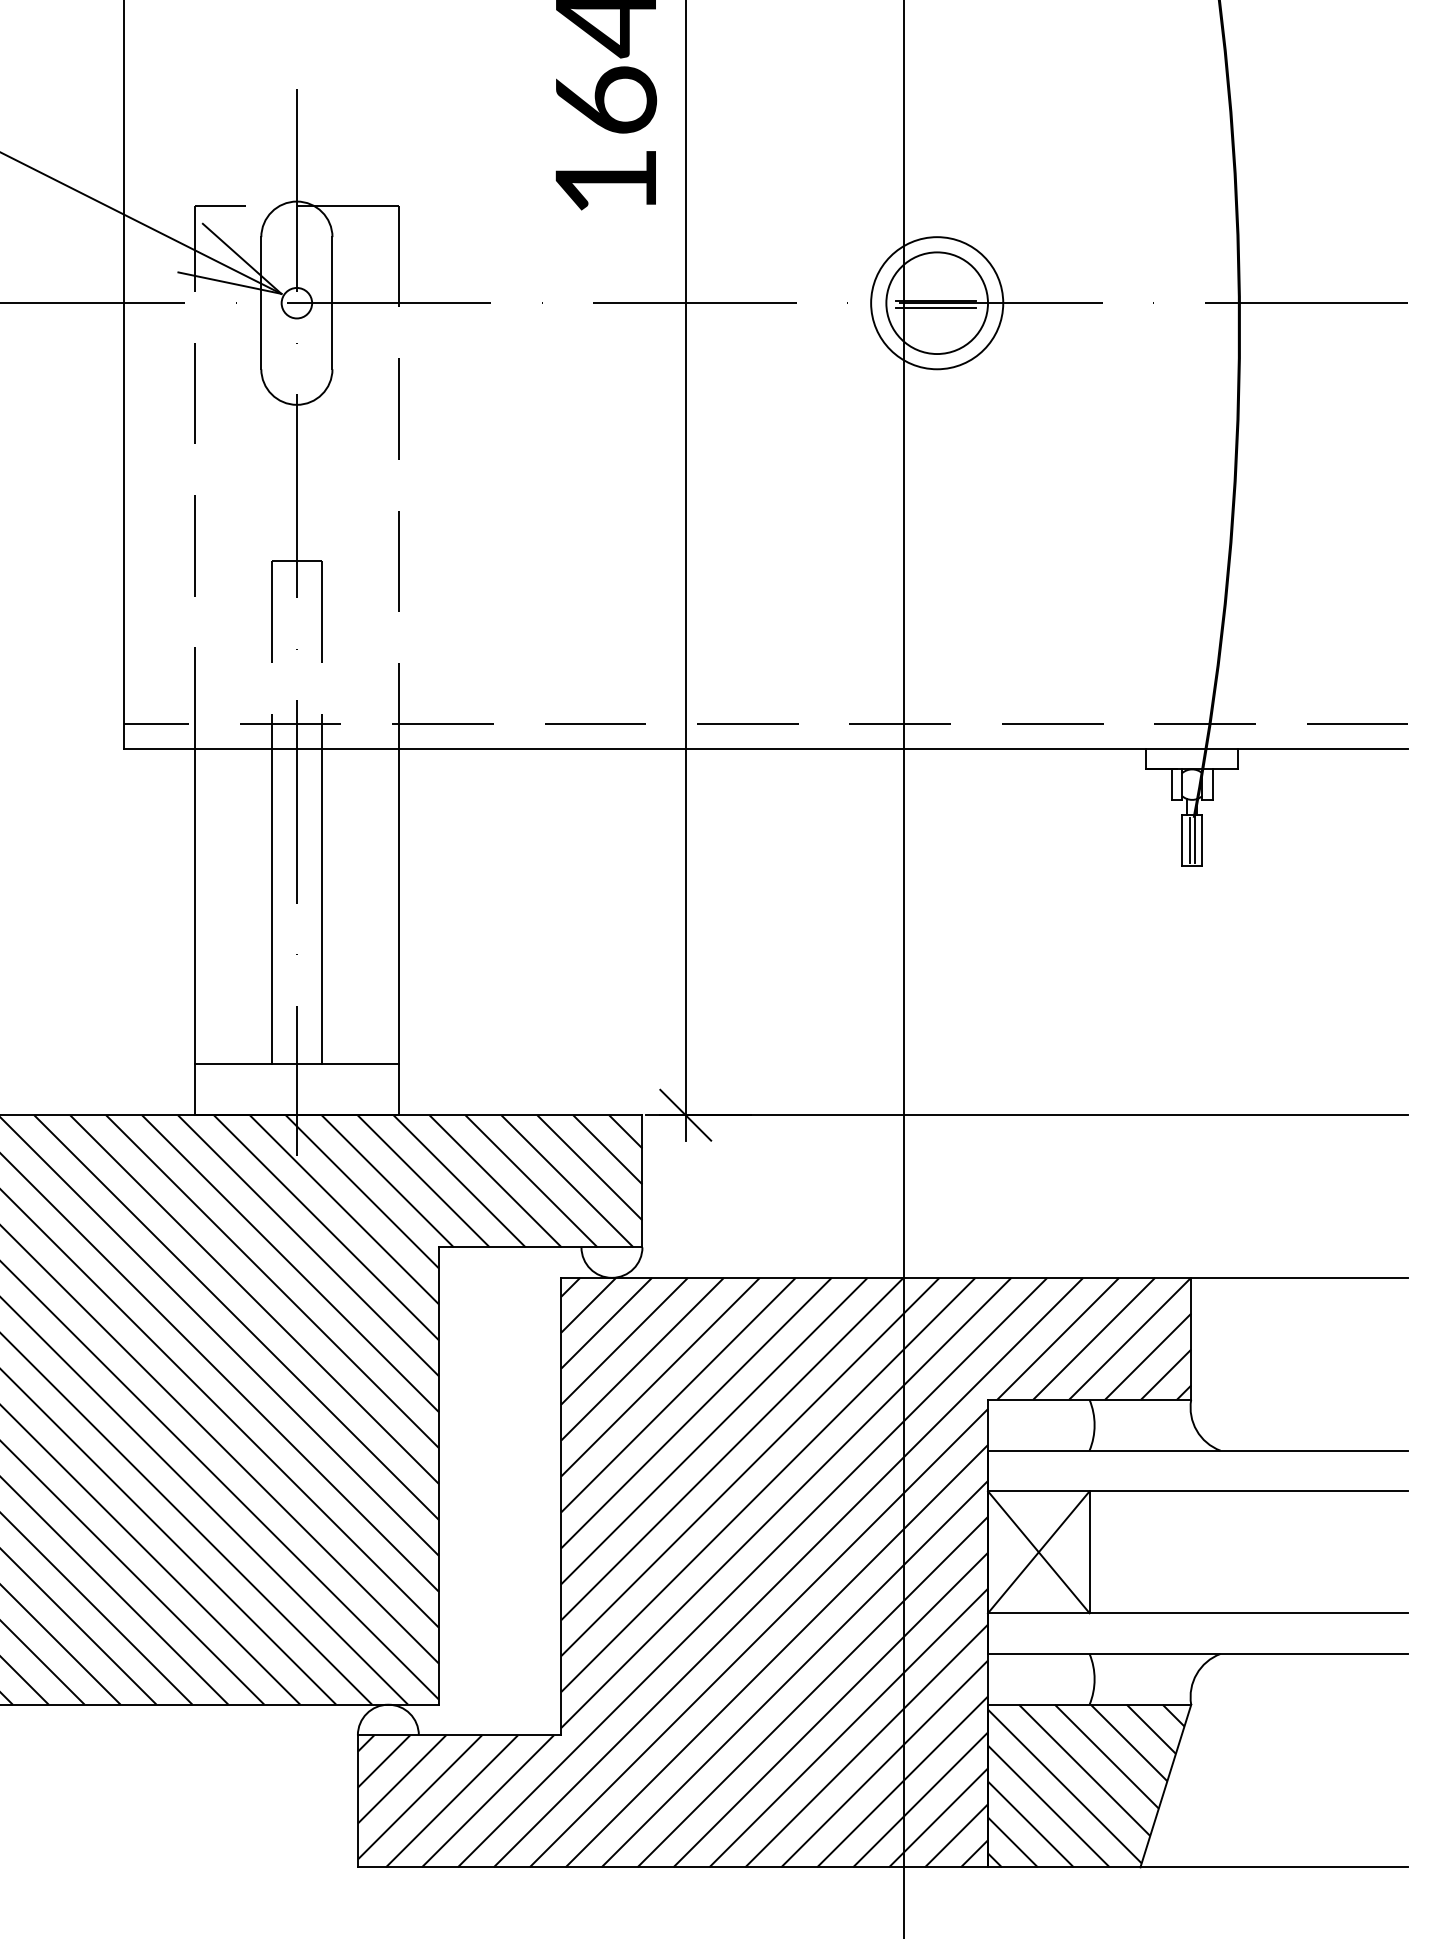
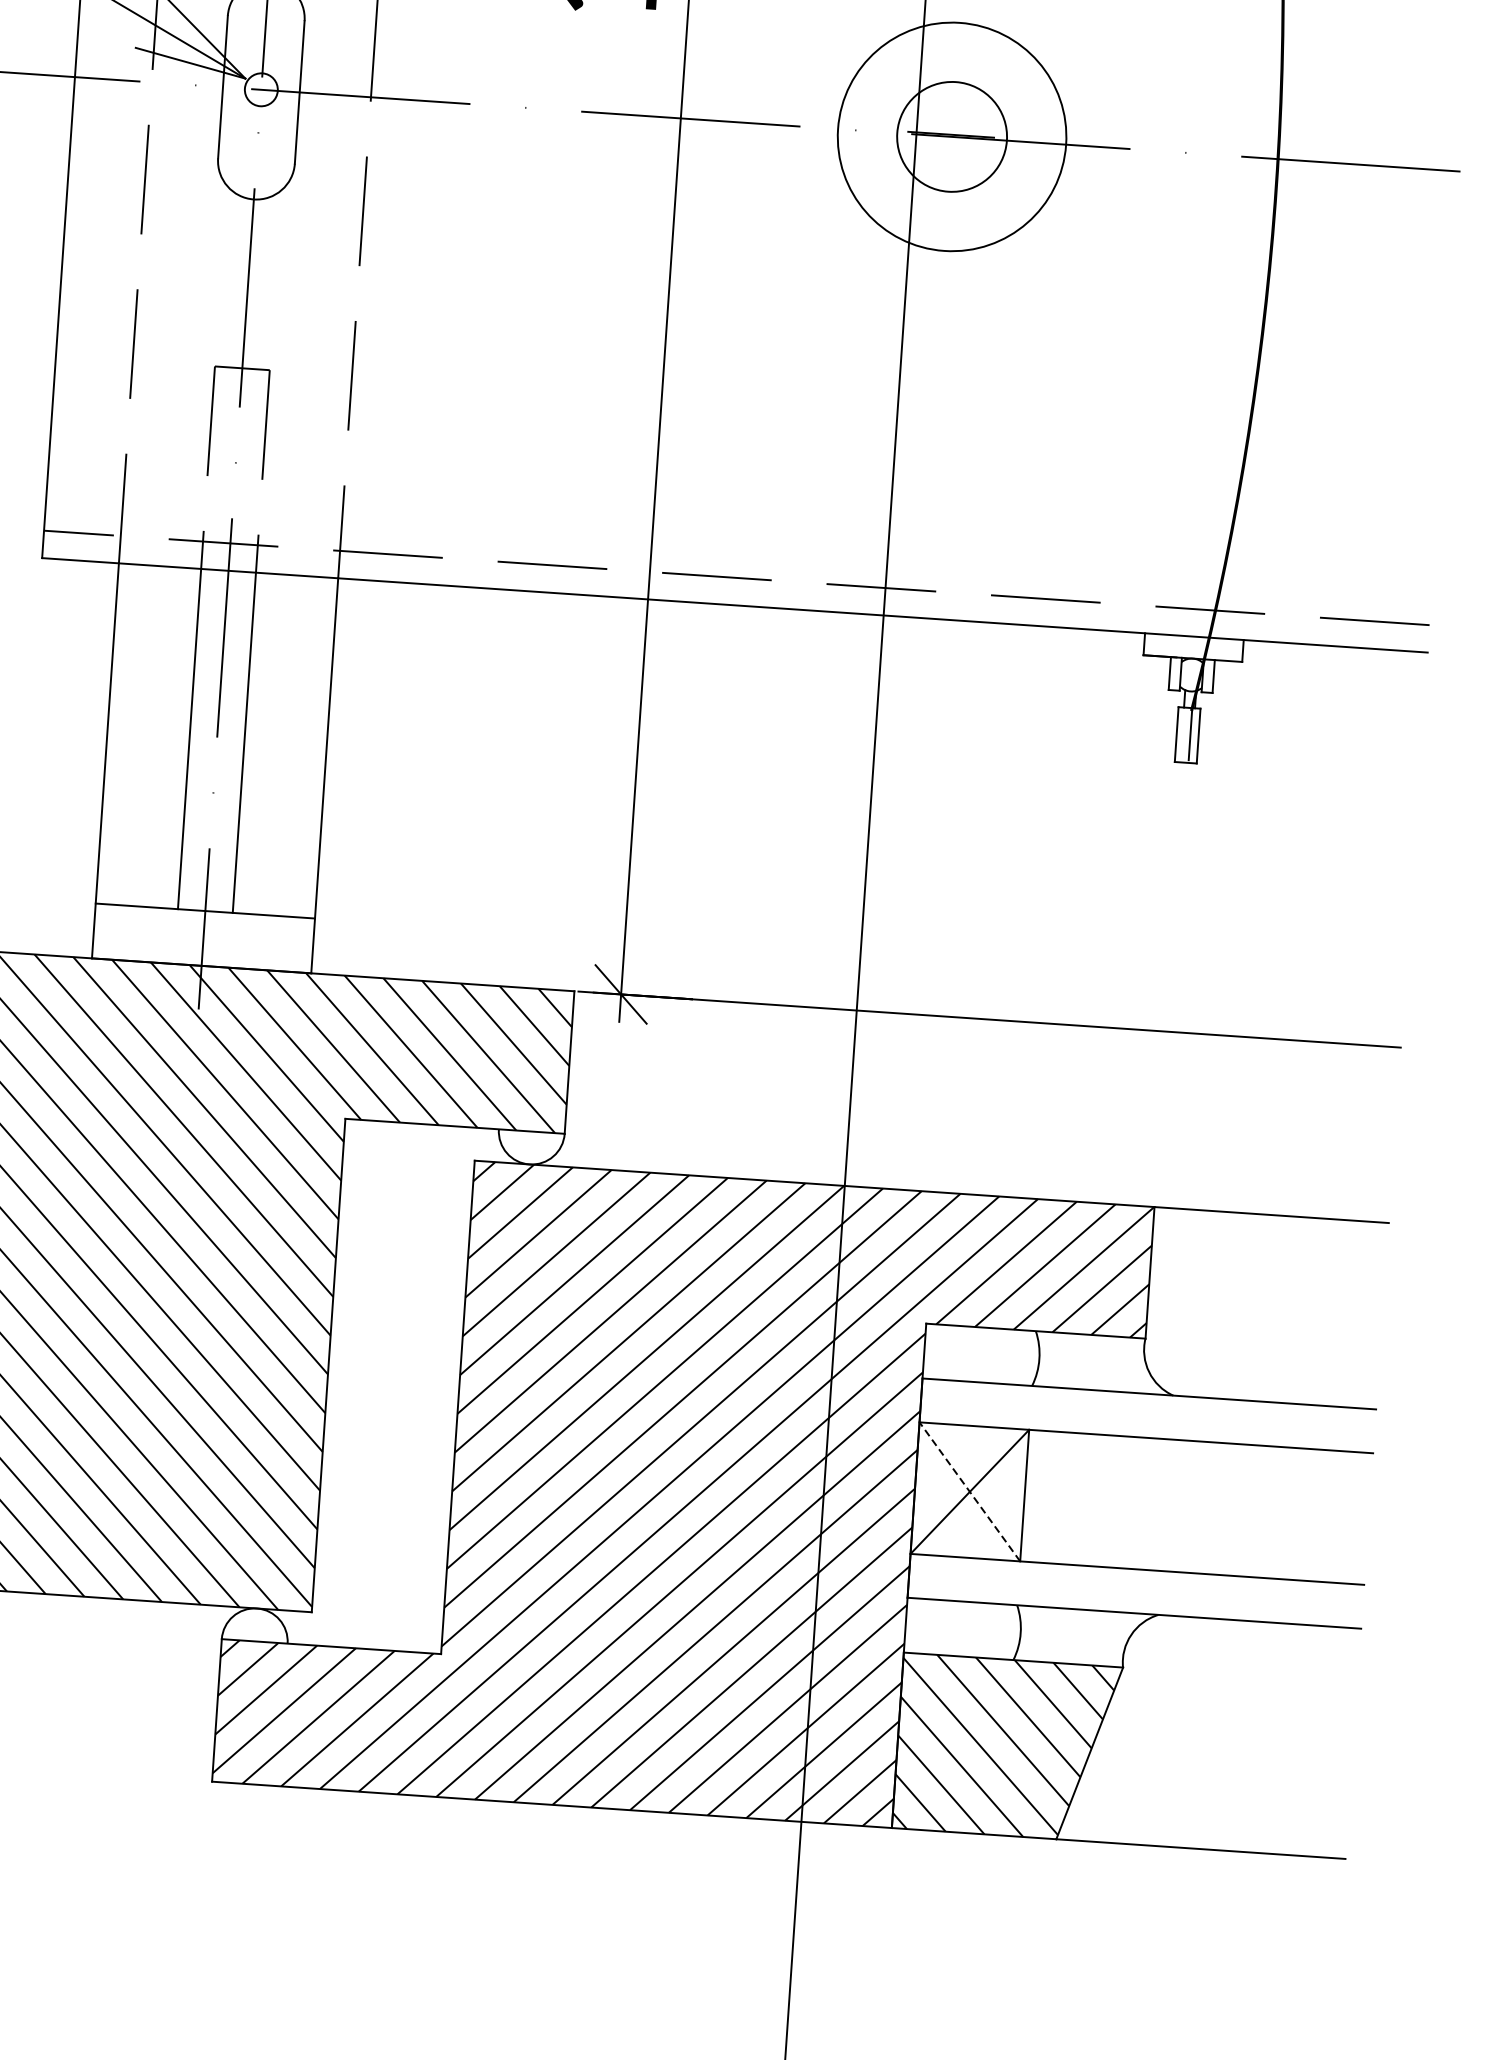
circle: (937, 303) -> (952, 137), size x1.6
line: (935, 307) -> (949, 141), removed
line: (1189, 840) -> (1184, 735), removed
line: (1038, 1551) -> (969, 1491), solid -> dashed

